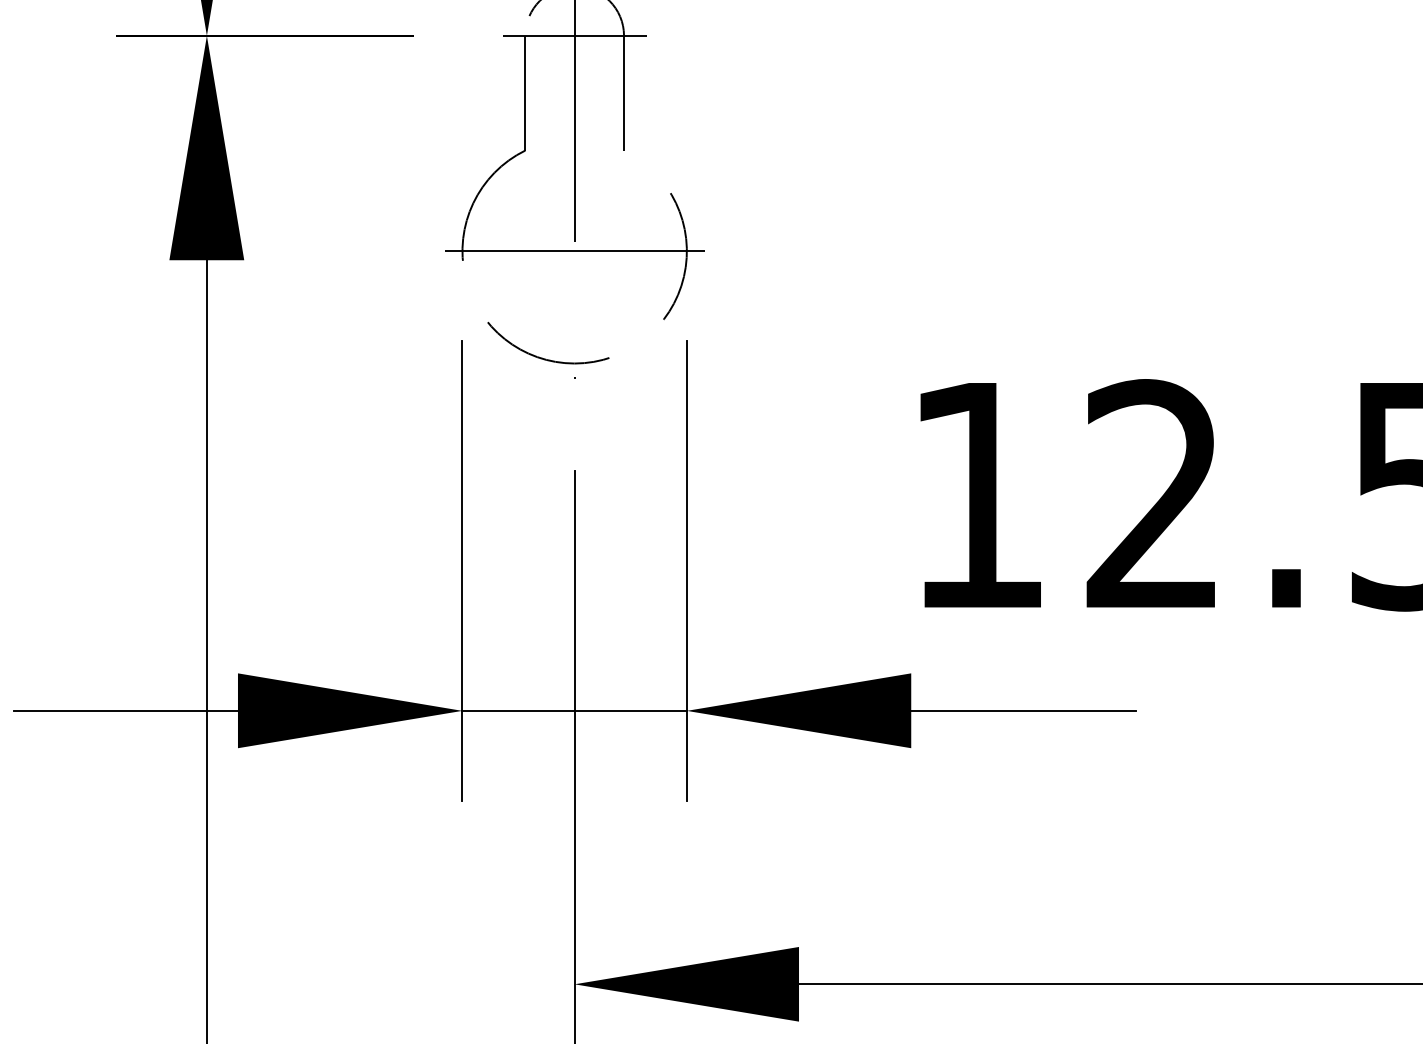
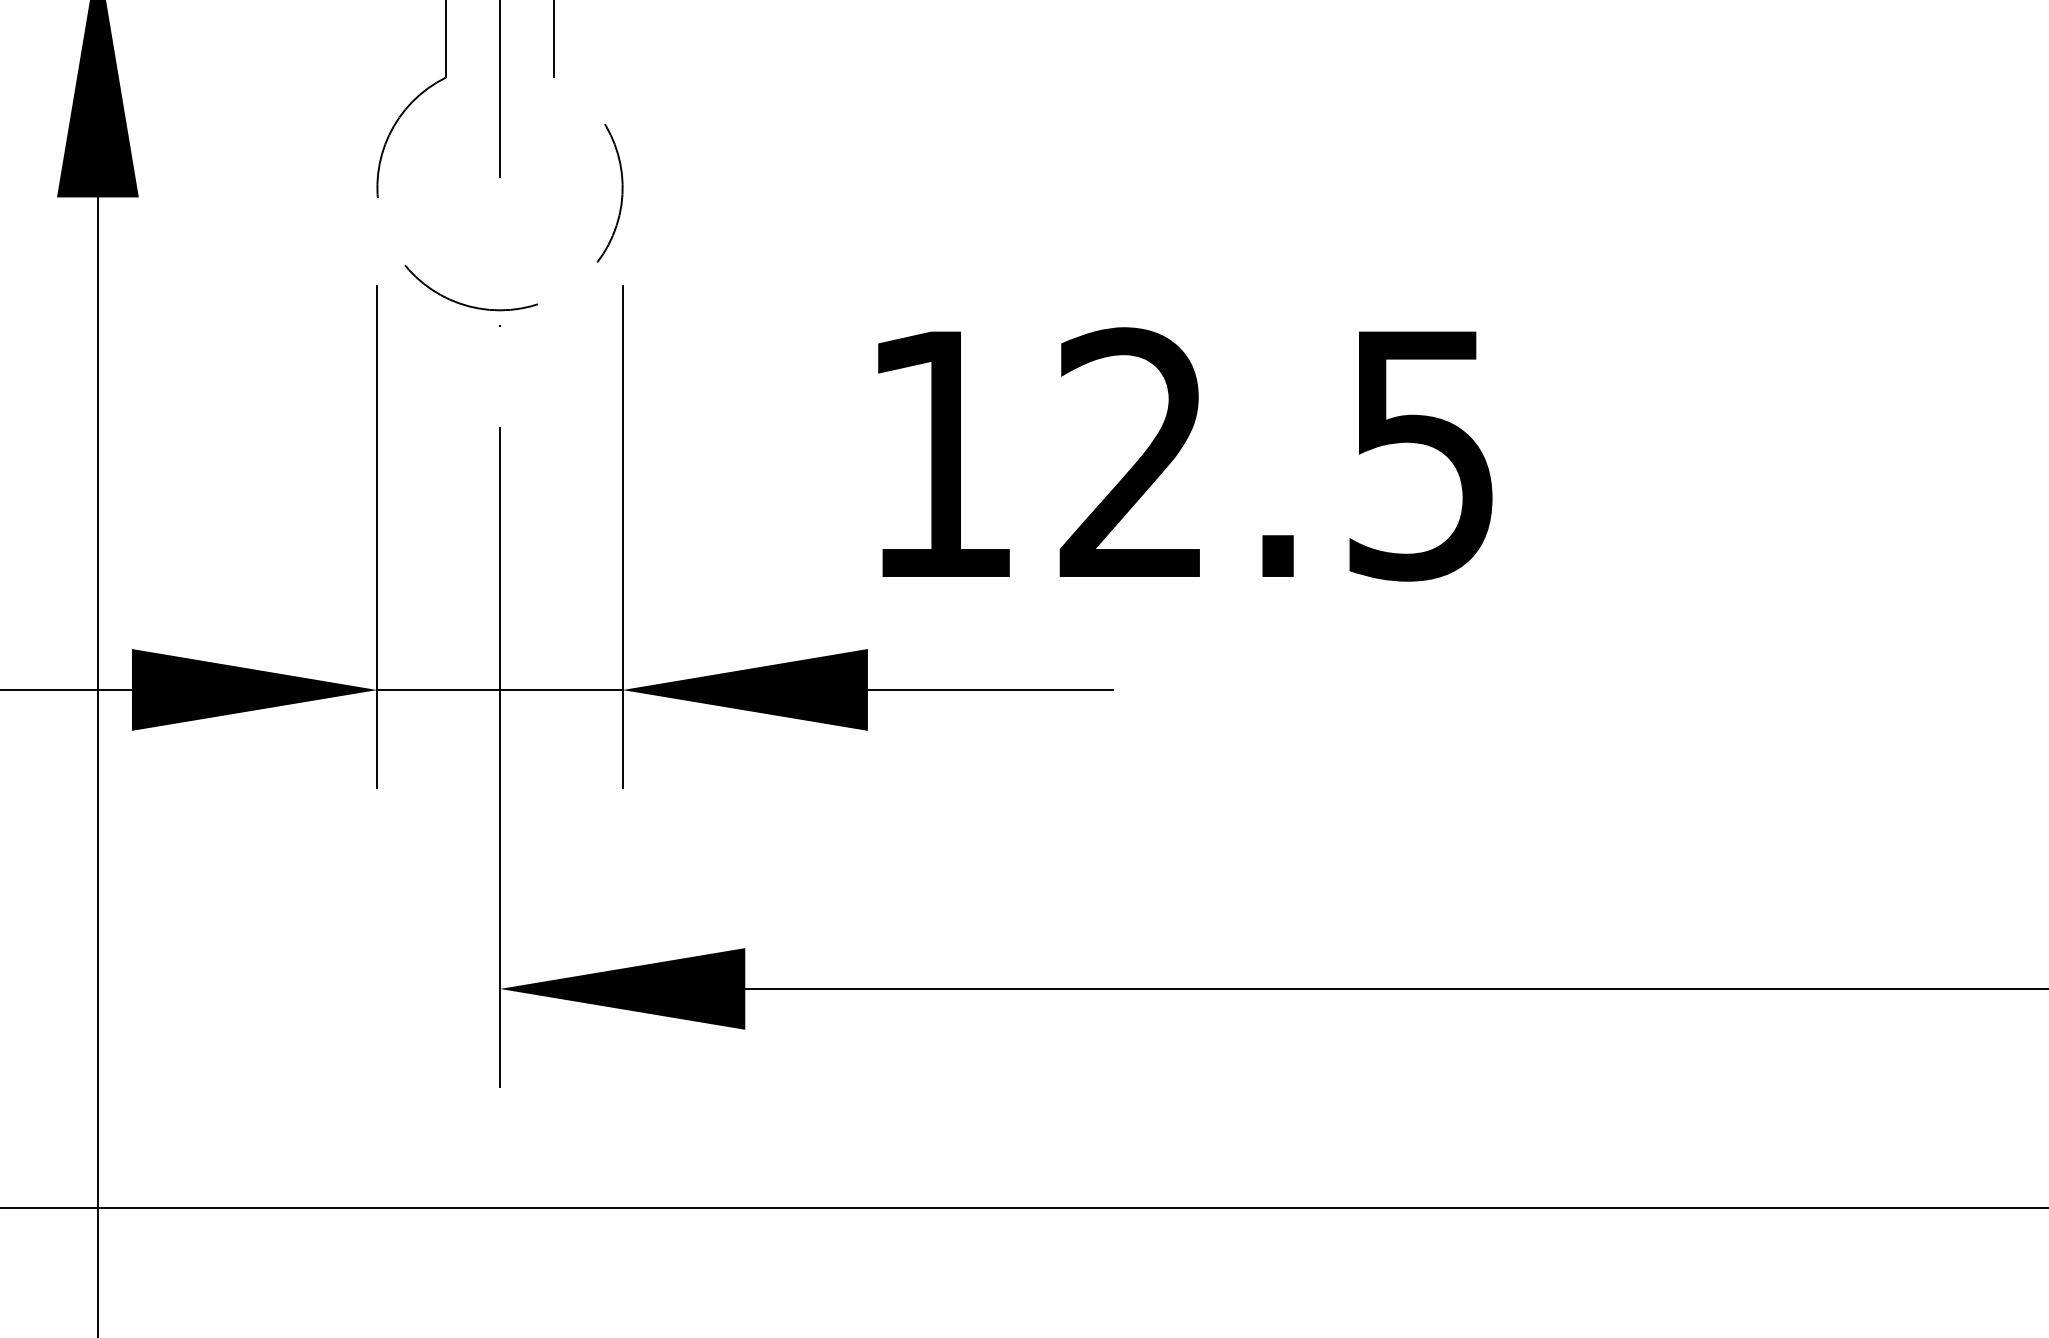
line: (574, 251) -> (499, 187), removed

